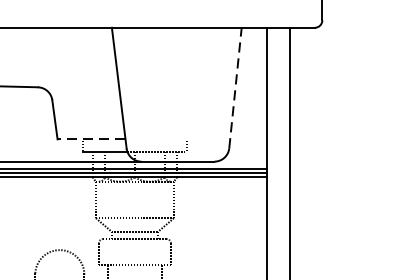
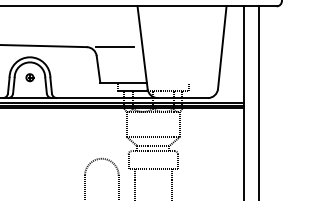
line: (78, 87) -> (114, 47), added
line: (235, 87) -> (222, 47), dashed -> solid
line: (91, 138) -> (123, 82), dashed -> solid

